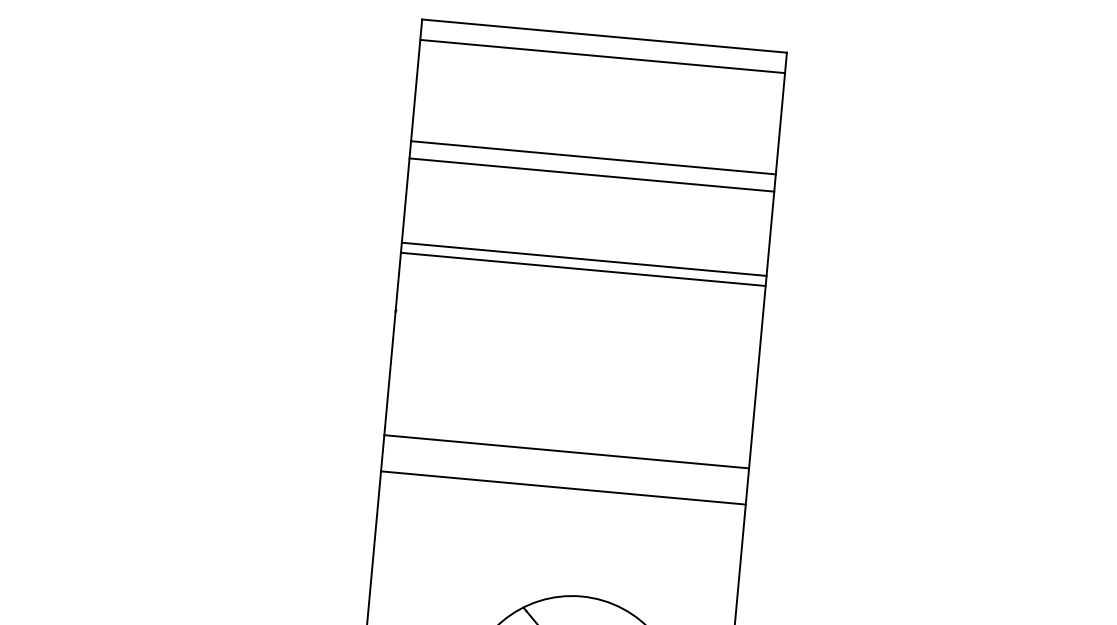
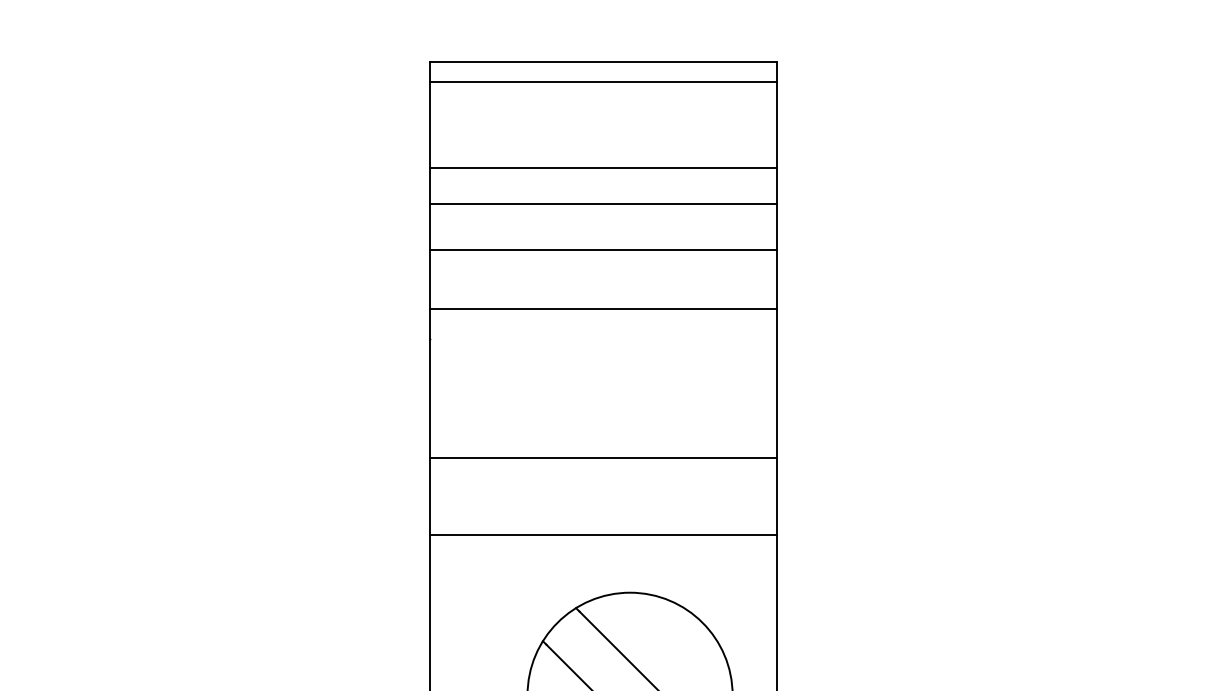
line: (593, 158) -> (603, 204), moved
line: (591, 175) -> (603, 168), moved
line: (584, 259) -> (603, 249), moved
line: (583, 269) -> (603, 309), moved
line: (563, 487) -> (603, 534), moved

